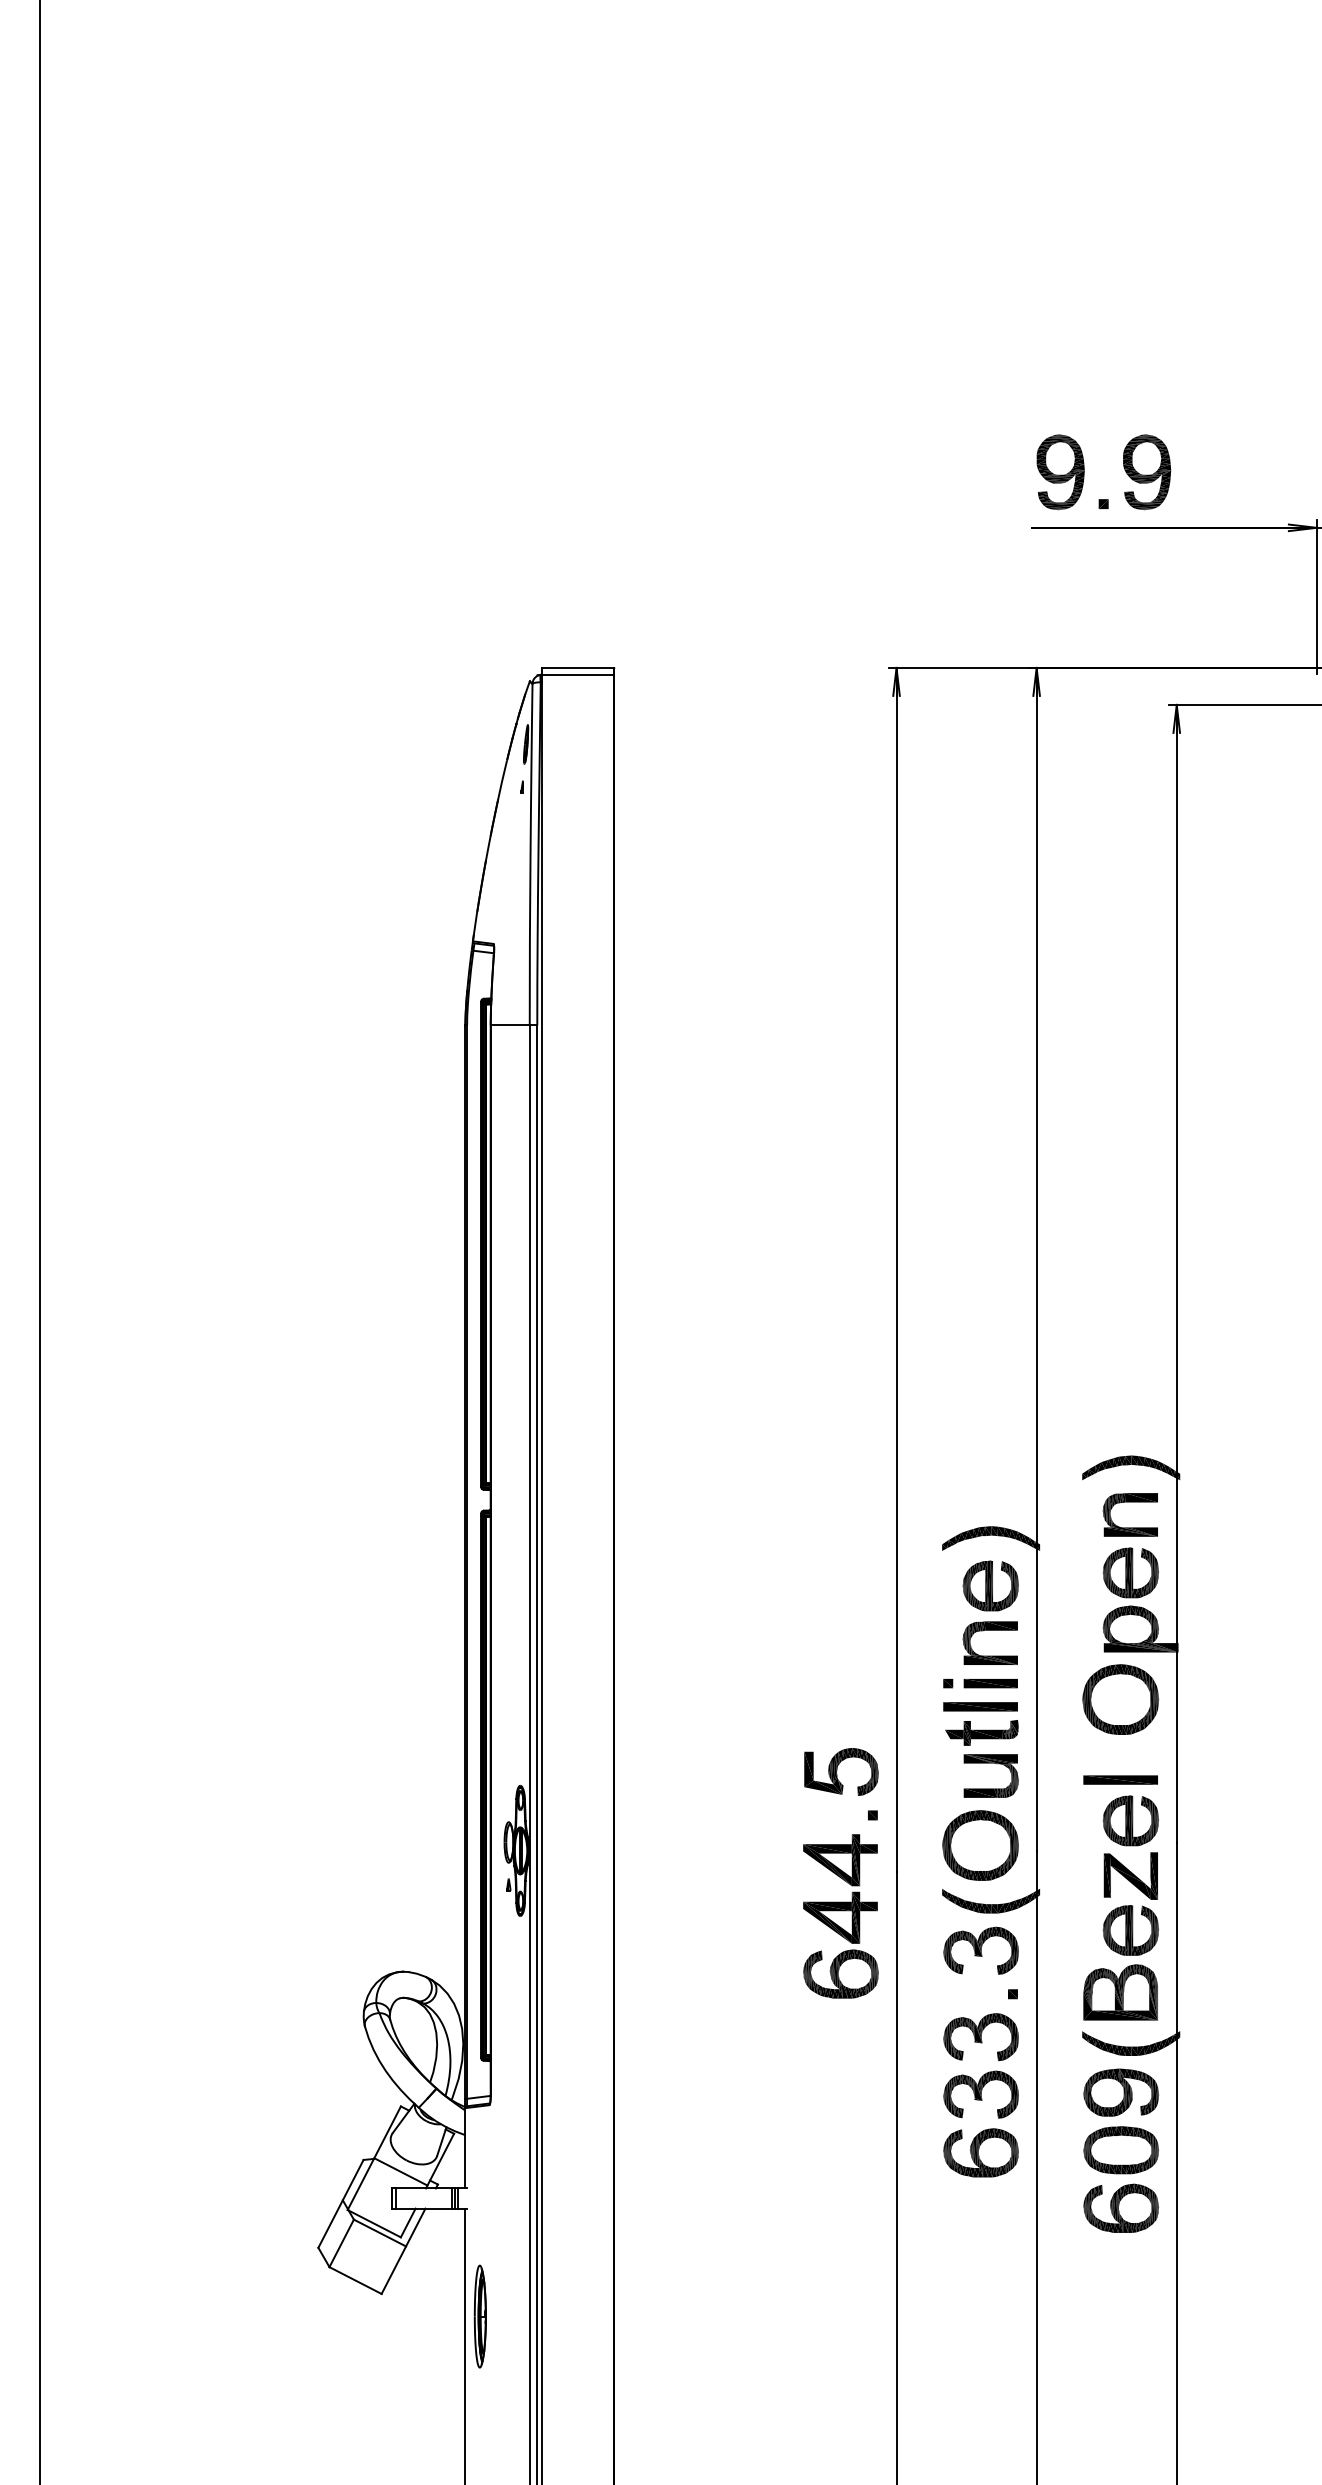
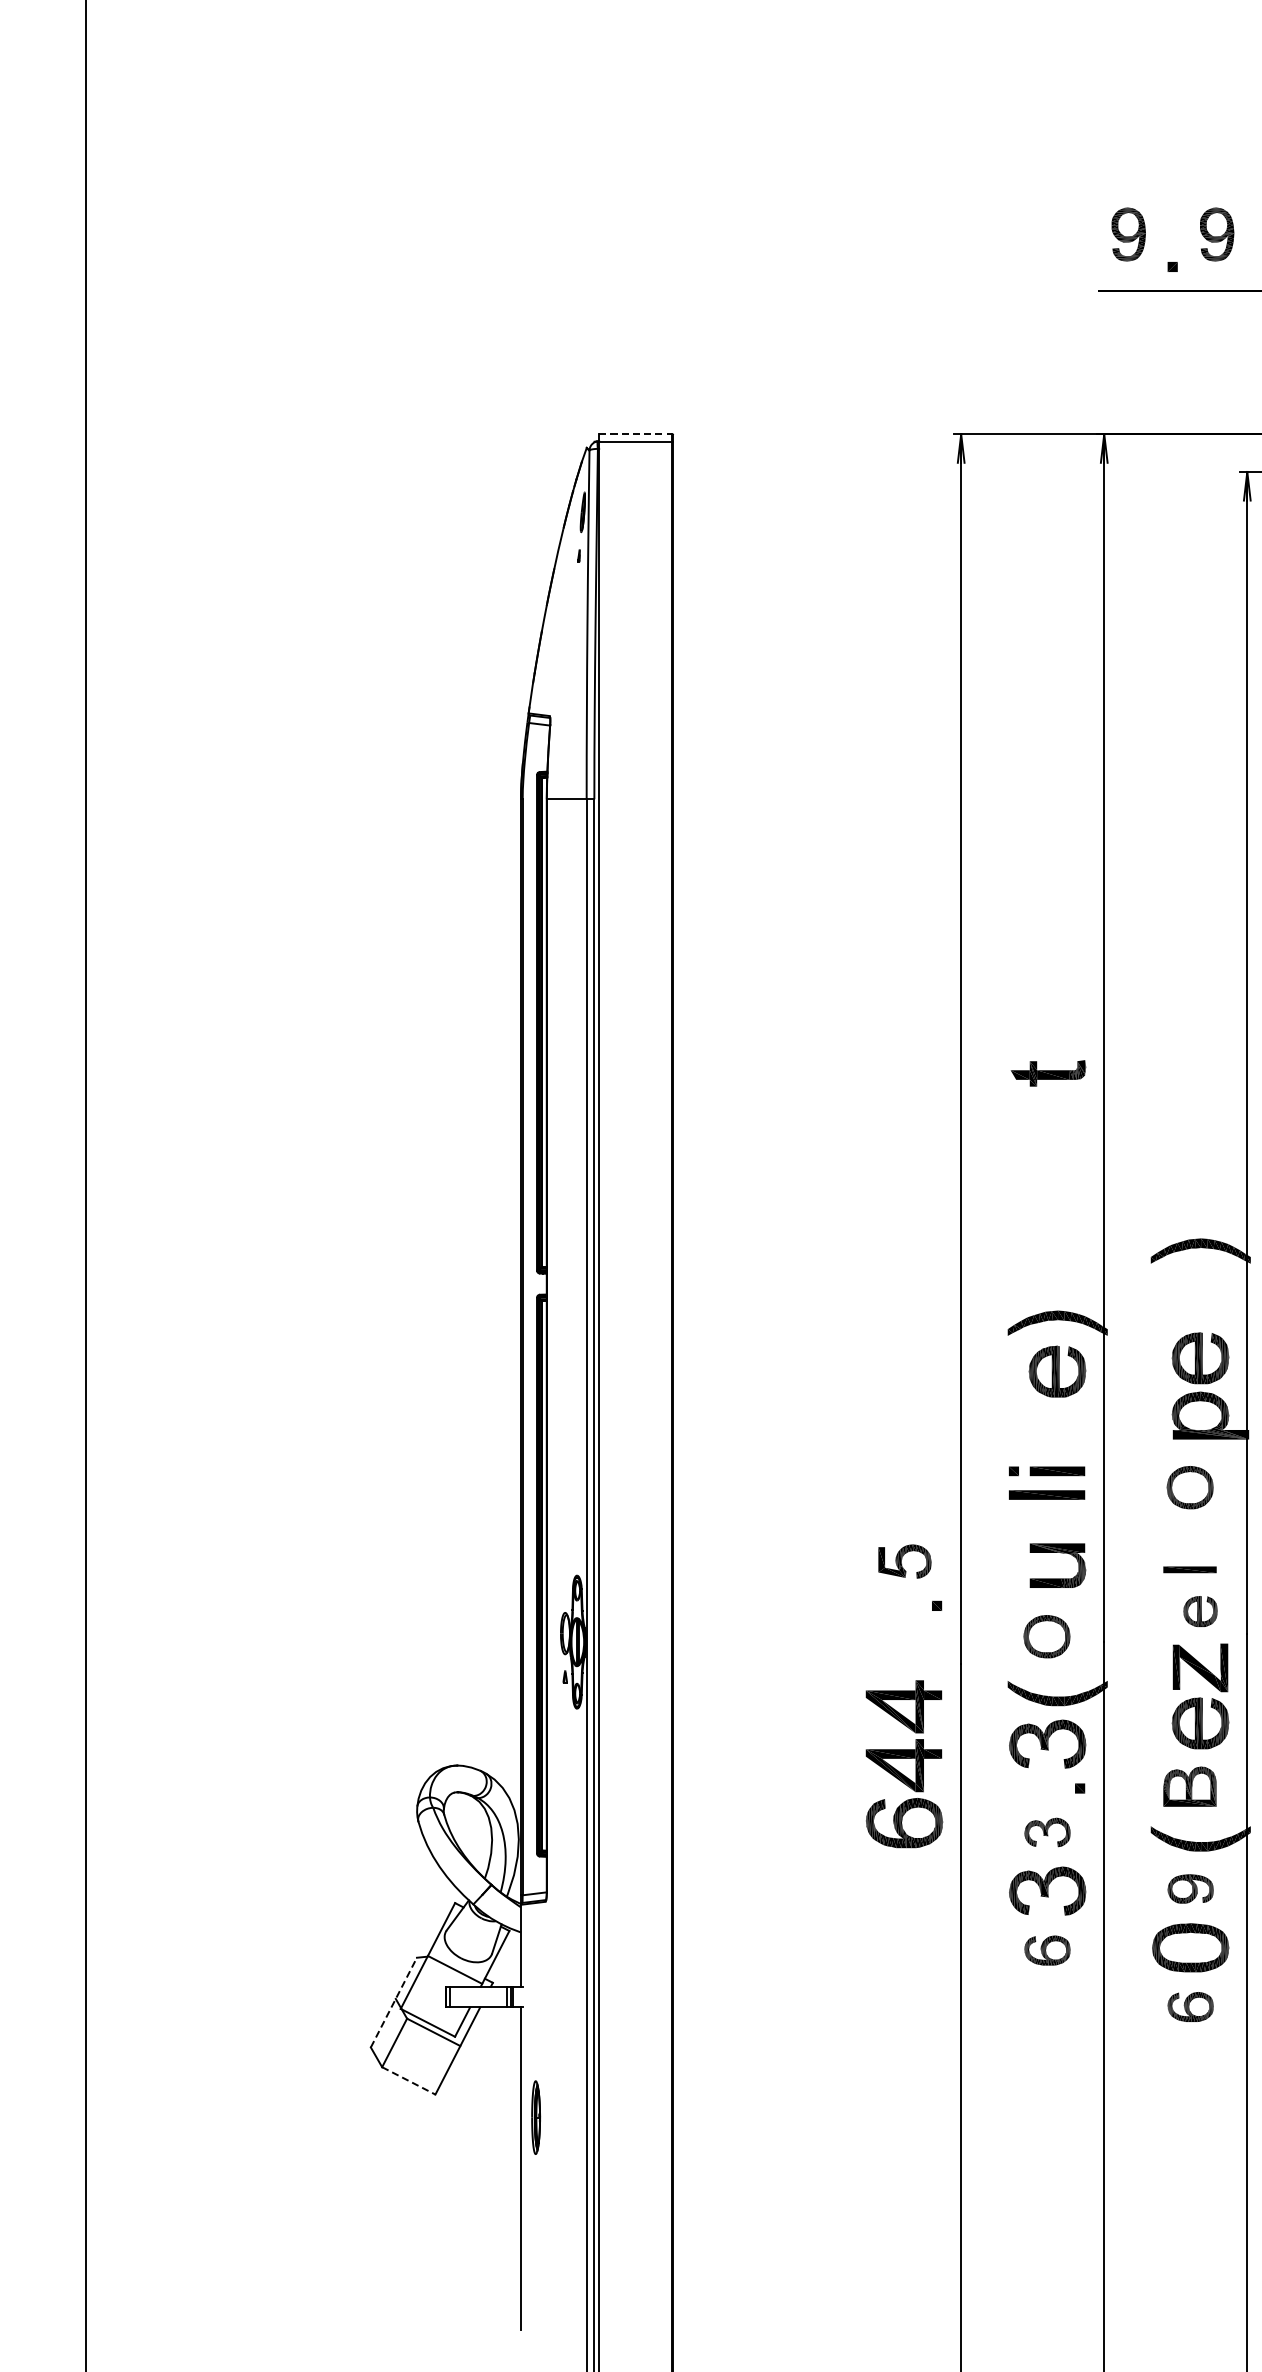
part: (1060, 472) -> (1128, 234), size x0.7
part: (1147, 472) -> (1217, 234), size x0.7
line: (577, 667) -> (635, 433), solid -> dashed
part: (1129, 1502) -> (1199, 1286), removed
part: (989, 1630) -> (1056, 1417), removed
part: (1120, 1699) -> (1189, 1487), size x0.6
part: (981, 1732) -> (1047, 1073), moved
part: (841, 1771) -> (904, 1561), size x0.7
part: (1120, 1779) -> (1189, 1569), size x0.7
part: (1130, 1820) -> (1200, 1611), size x0.6
part: (980, 1845) -> (1046, 1636), size x0.6
part: (840, 1916) -> (903, 1764), moved
part: (1120, 1992) -> (1189, 1786), size x0.7
part: (980, 2037) -> (1046, 1832), size x0.6
part: (1121, 2092) -> (1190, 1888), size x0.6
part: (980, 2152) -> (1046, 1950), size x0.6
line: (341, 2203) -> (394, 2002), solid -> dashed
part: (1121, 2207) -> (1190, 2006), size x0.6
line: (356, 2280) -> (409, 2080), solid -> dashed
part: (479, 2316) -> (535, 2117), size x0.7

